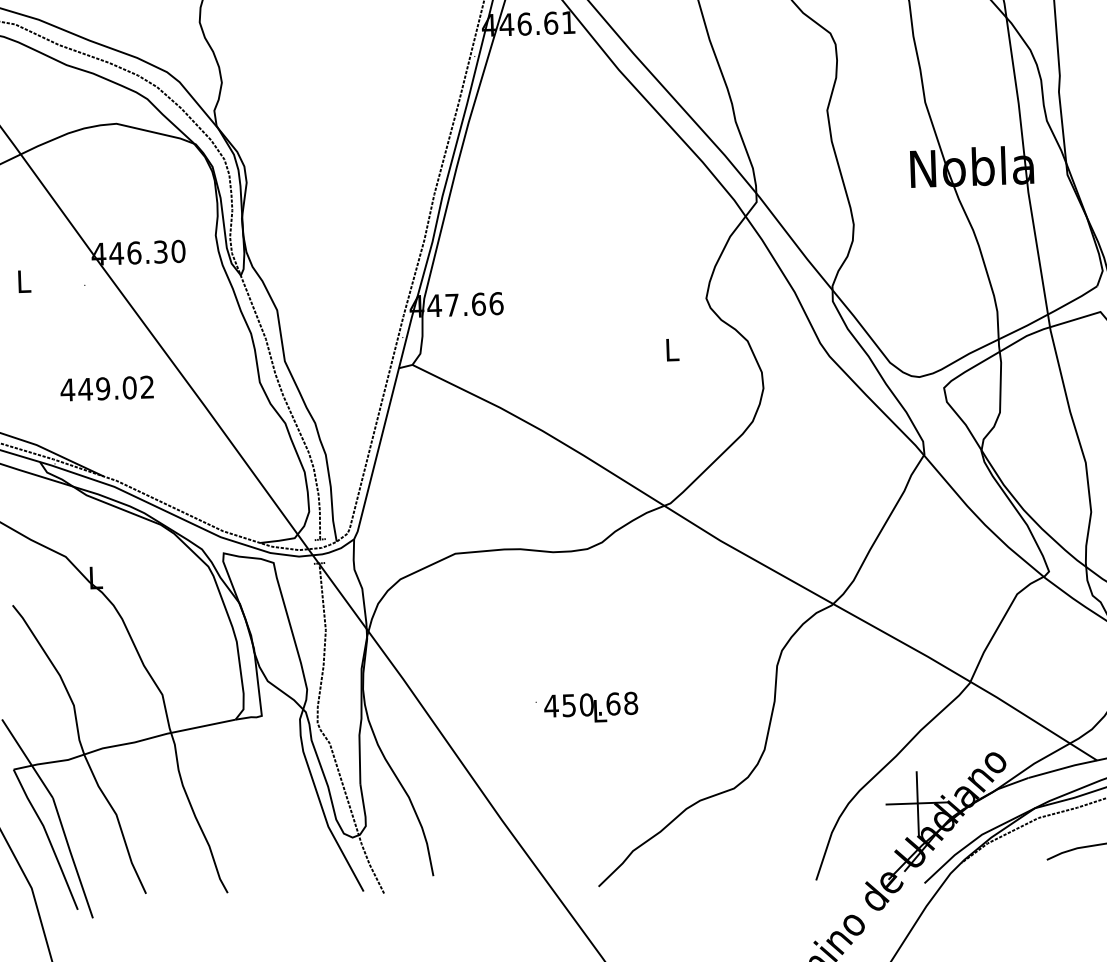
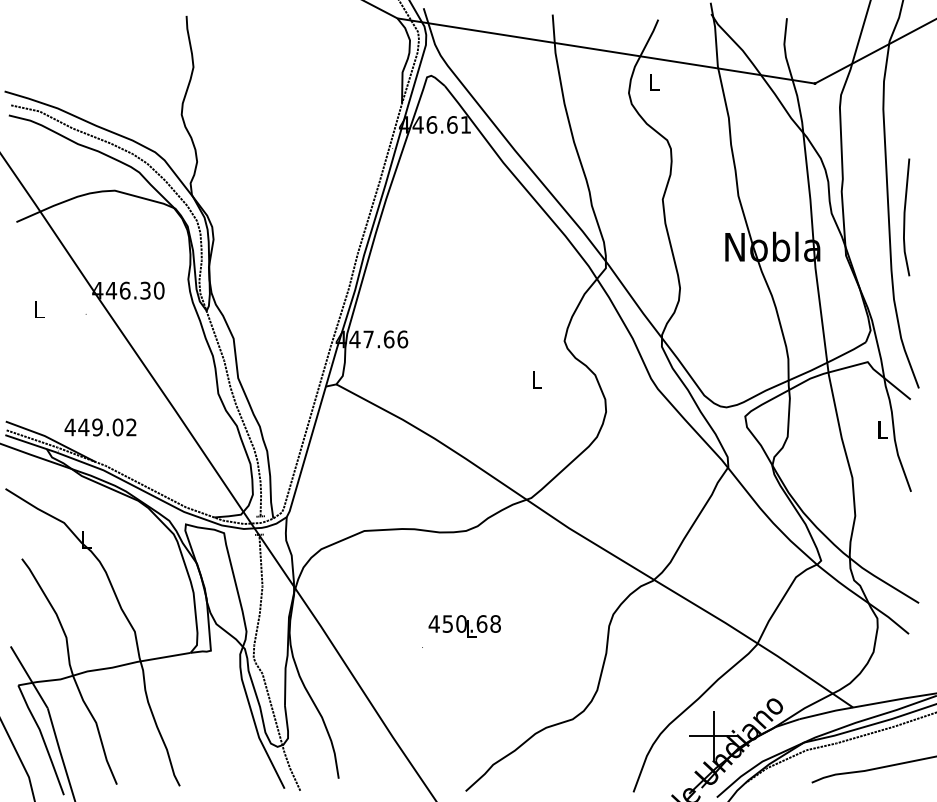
text: (107, 388) -> (100, 427), moved
text: (590, 708) -> (464, 626), moved

